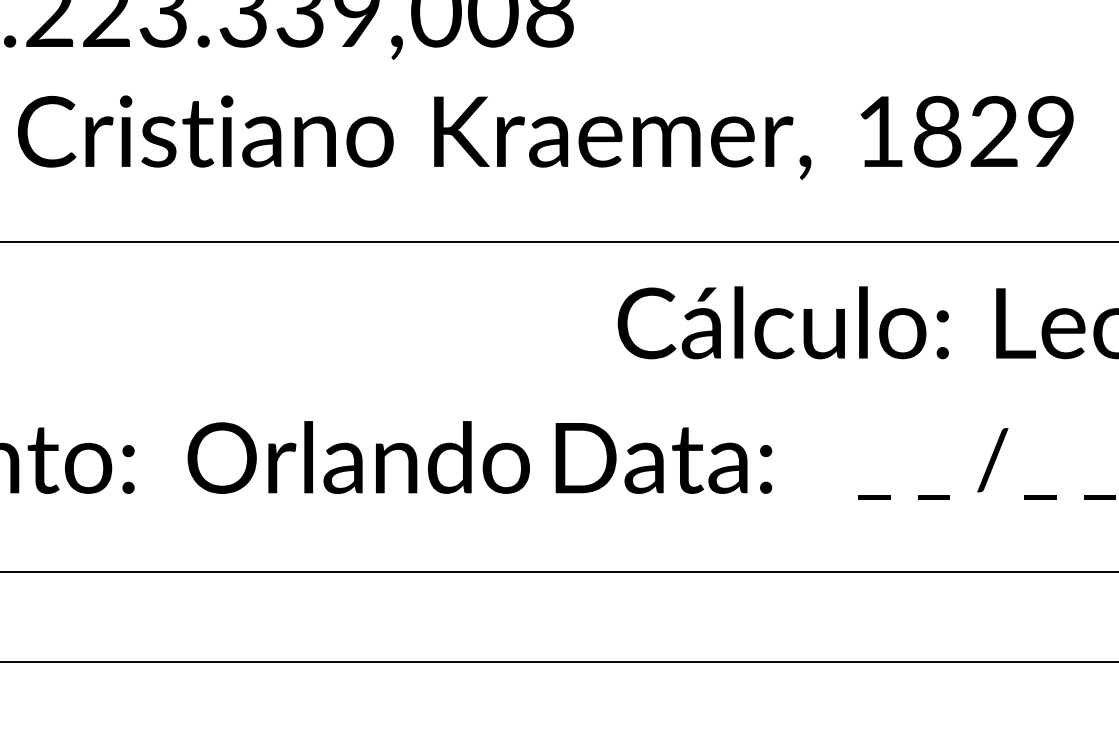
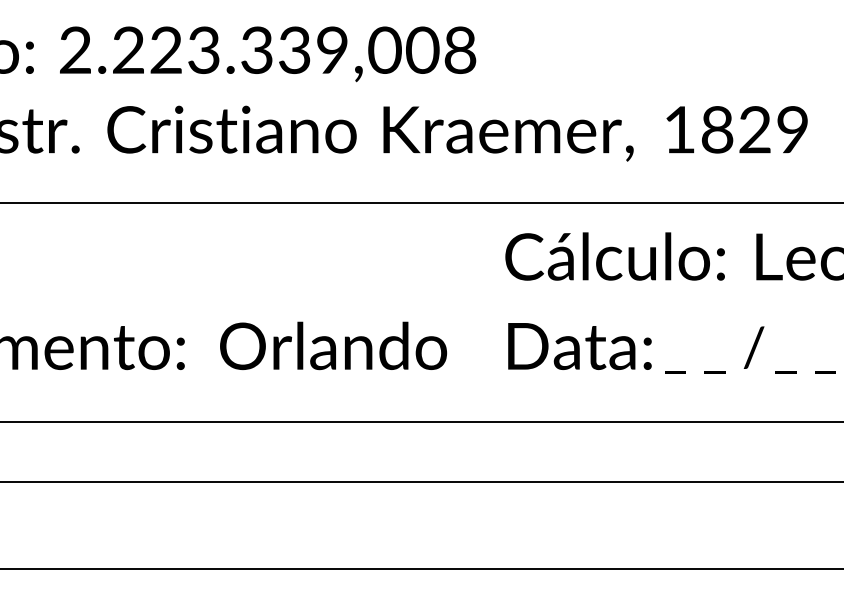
text: (663, 458) -> (579, 346), moved

